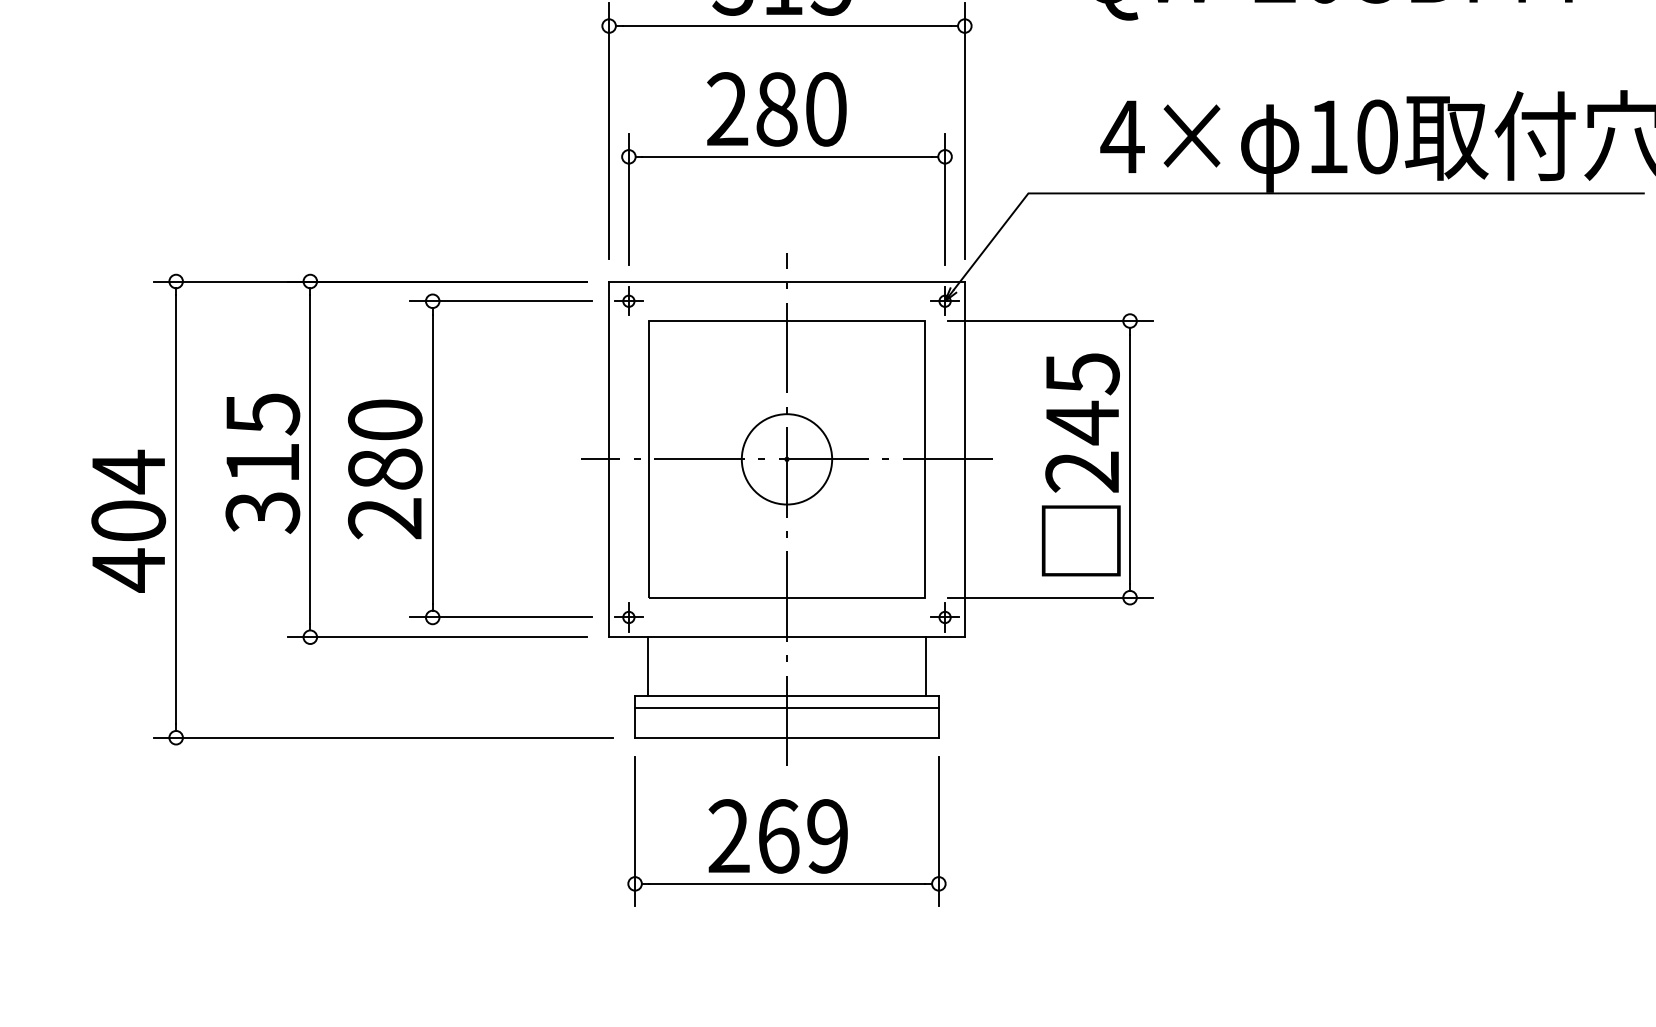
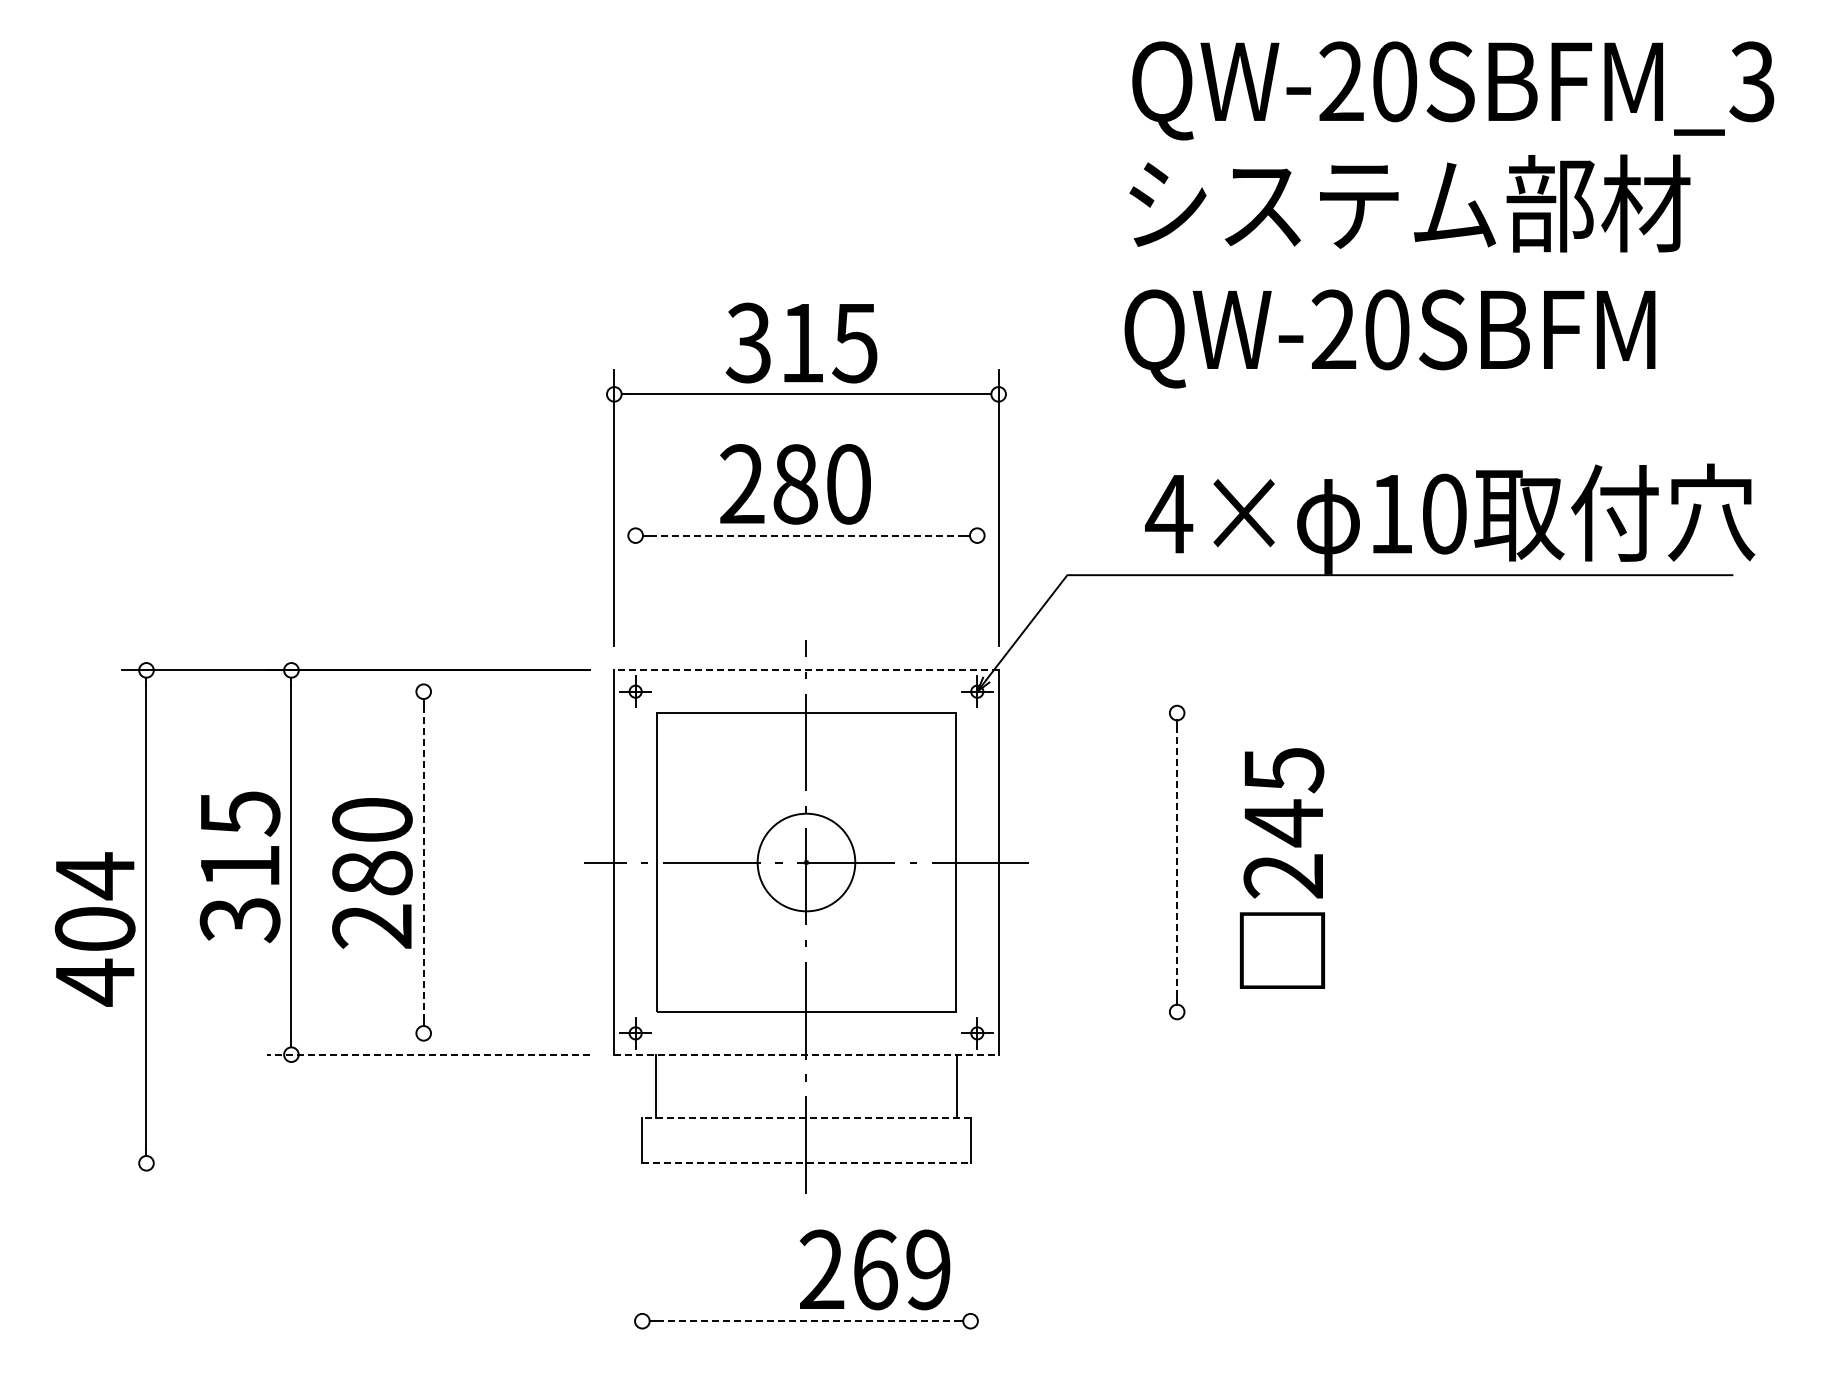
line: (787, 156) -> (806, 535), solid -> dashed
line: (628, 199) -> (635, 581), removed
line: (945, 199) -> (977, 581), removed
line: (786, 281) -> (805, 670), solid -> dashed
line: (501, 301) -> (497, 691), removed
line: (1049, 321) -> (1090, 713), removed
line: (1130, 459) -> (1177, 862), solid -> dashed
line: (432, 460) -> (423, 863), solid -> dashed
text: (1080, 464) -> (1281, 868), moved
line: (1049, 598) -> (1090, 1012), removed
line: (501, 617) -> (497, 1033), removed
line: (436, 637) -> (427, 1054), solid -> dashed
line: (787, 637) -> (806, 1054), solid -> dashed
line: (786, 696) -> (805, 1118), solid -> dashed
line: (787, 708) -> (806, 1131), removed
line: (383, 737) -> (370, 1163), removed
line: (787, 737) -> (806, 1163), solid -> dashed
line: (635, 831) -> (642, 1264), removed
line: (938, 831) -> (970, 1264), removed
text: (778, 836) -> (875, 1269), moved
line: (787, 884) -> (806, 1321), solid -> dashed

